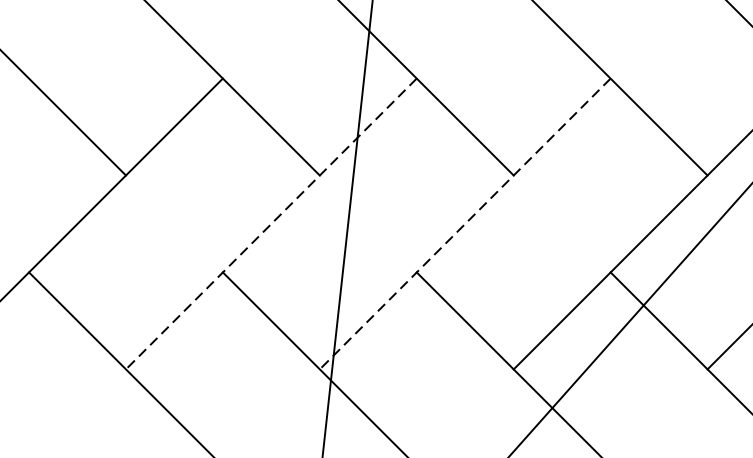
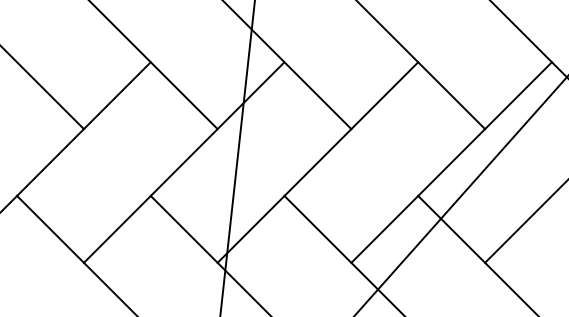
line: (271, 223) -> (184, 162), dashed -> solid
line: (464, 223) -> (317, 162), dashed -> solid

